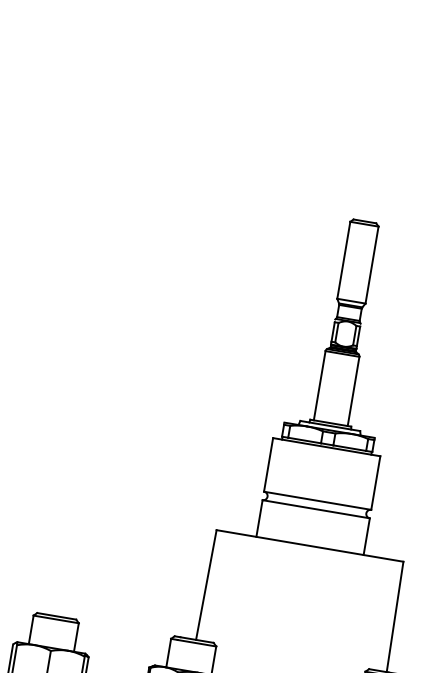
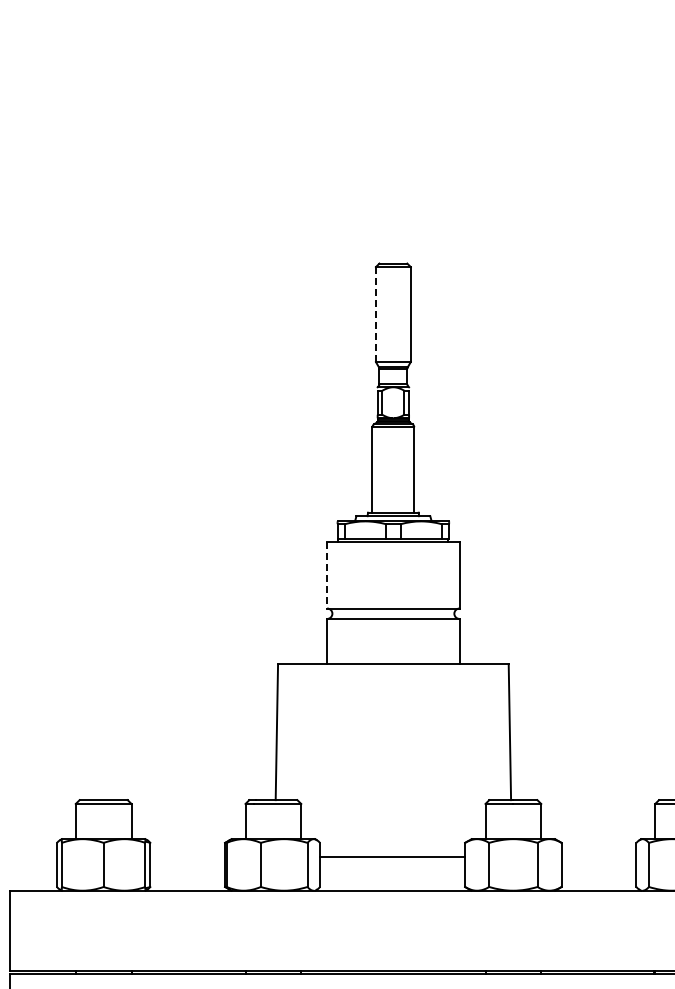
line: (343, 260) -> (375, 314), solid -> dashed
line: (268, 465) -> (327, 575), solid -> dashed

